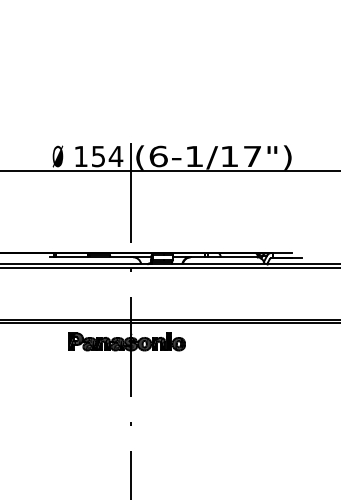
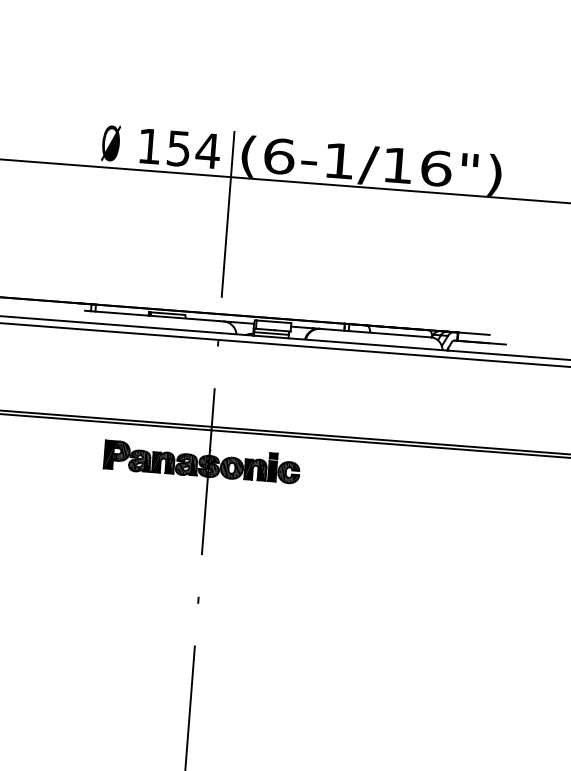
text: (252, 156) -> (436, 168), (6-1/17") -> (6-1/16")

